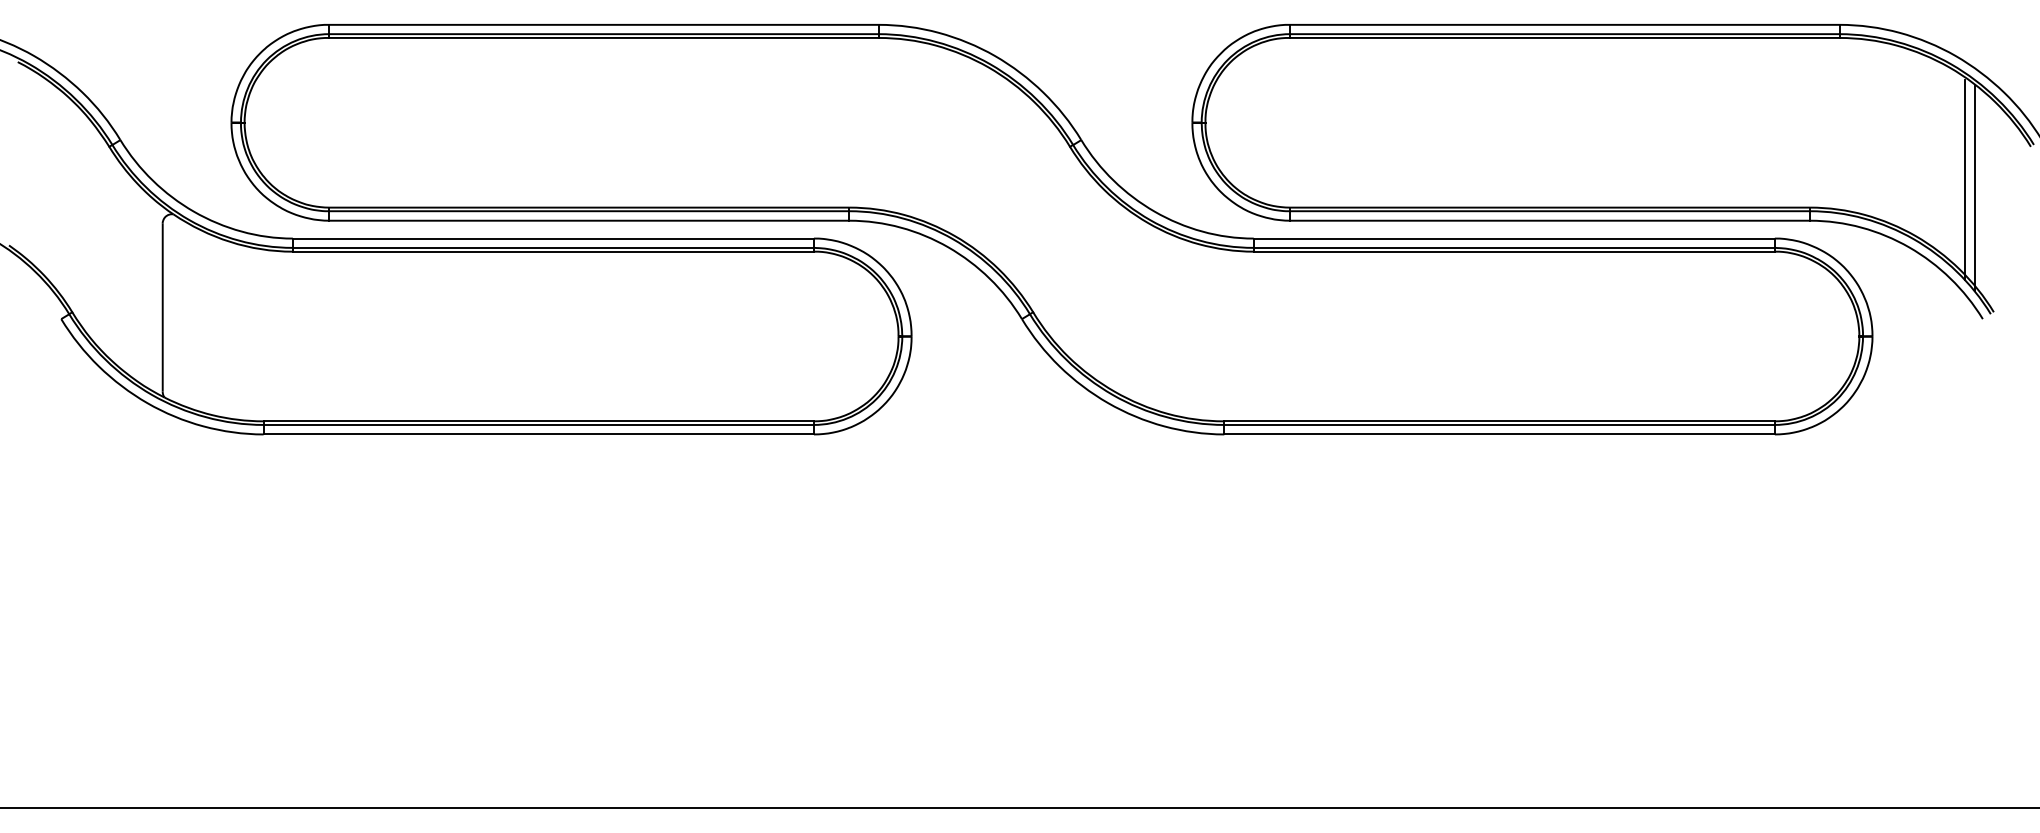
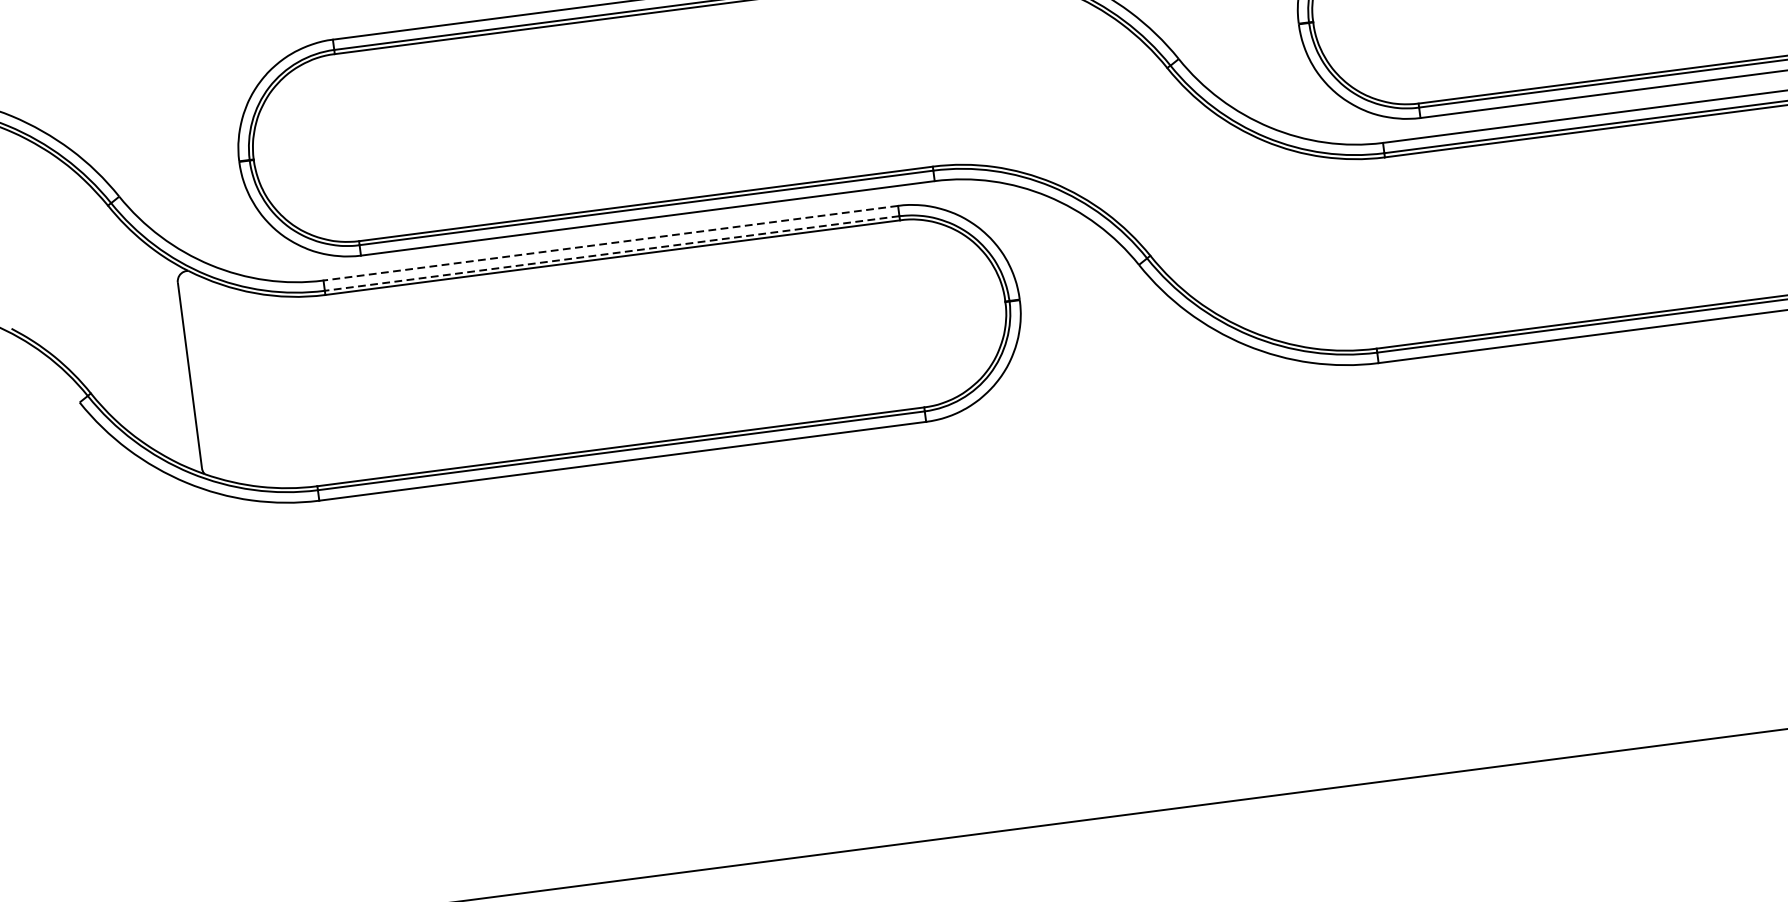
line: (553, 238) -> (610, 243), solid -> dashed
line: (553, 247) -> (612, 253), solid -> dashed

